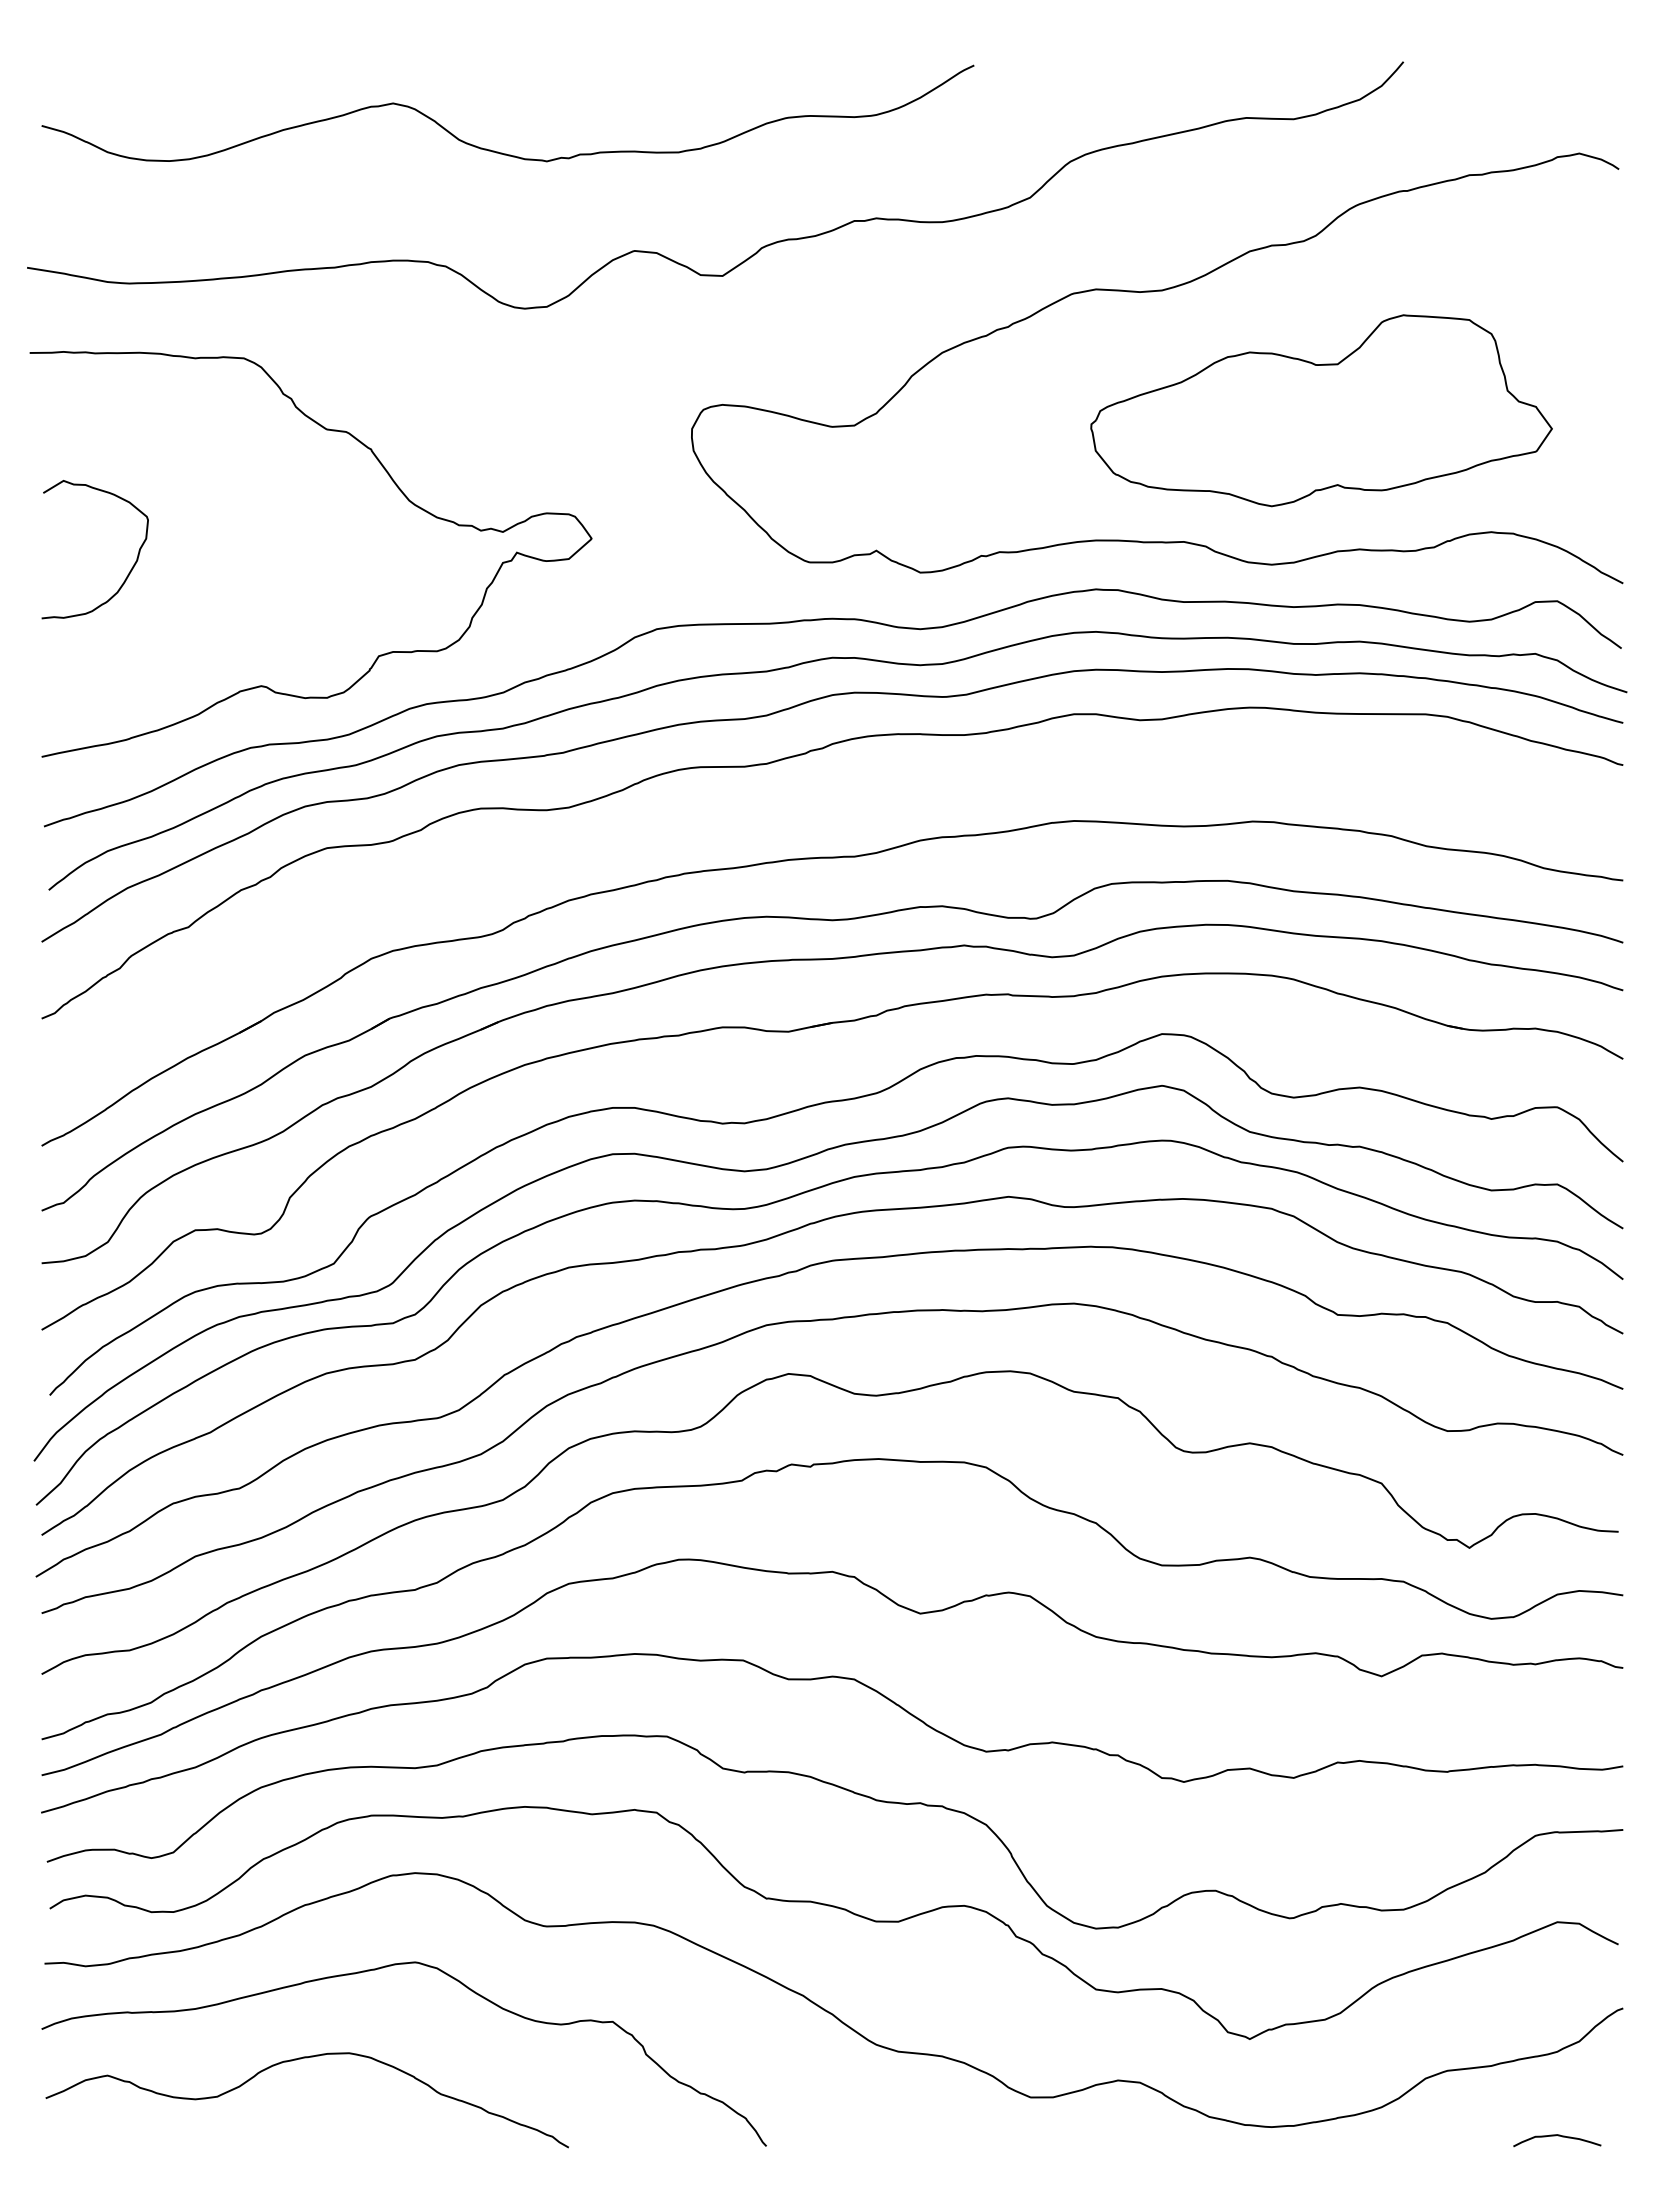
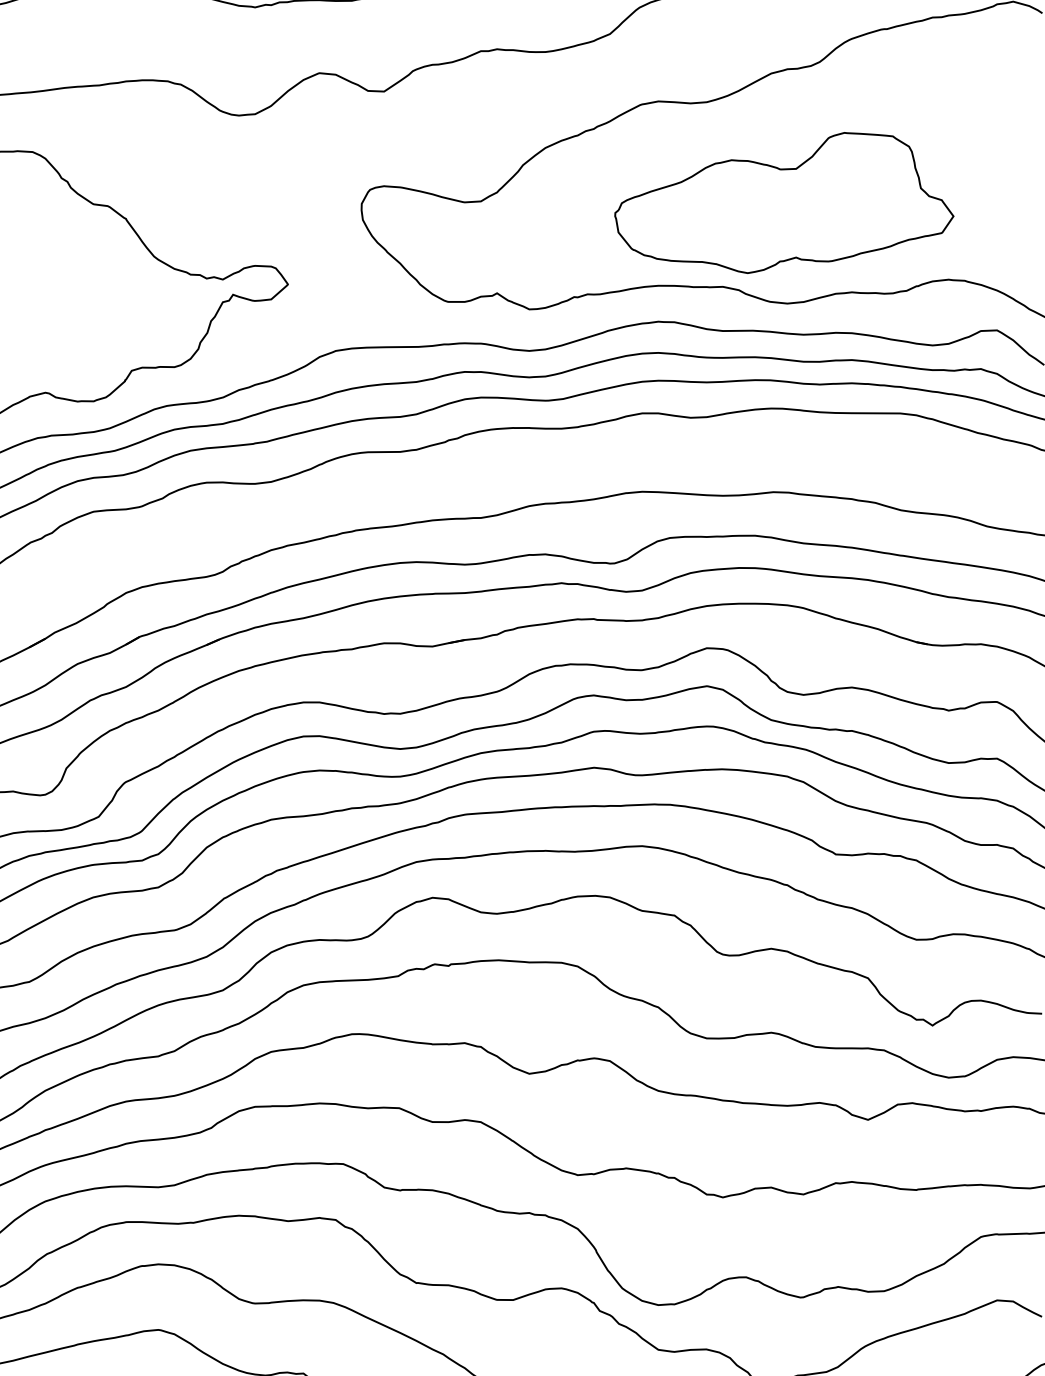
part: (1321, 410) -> (784, 202), moved

